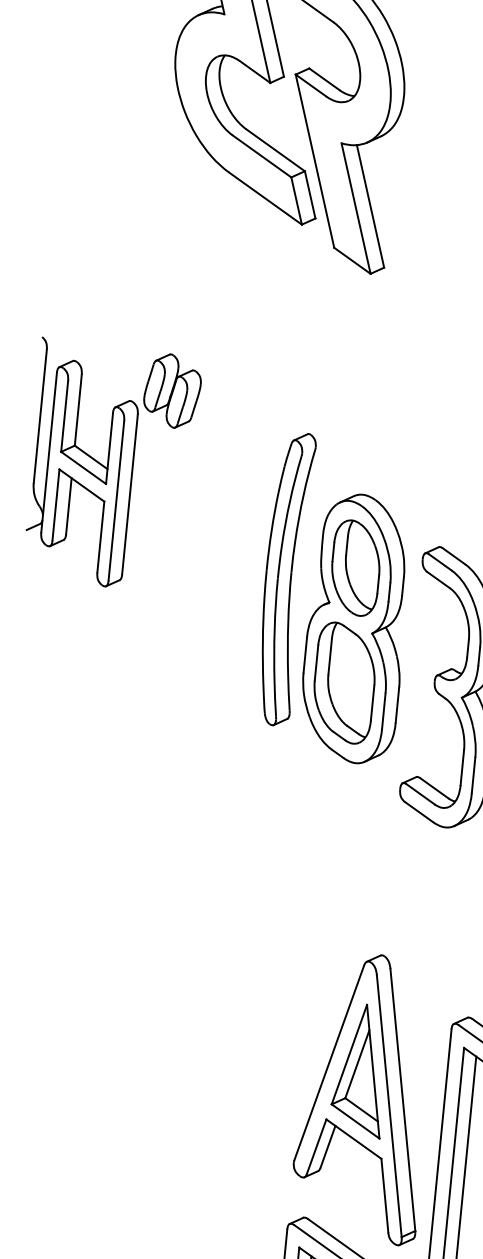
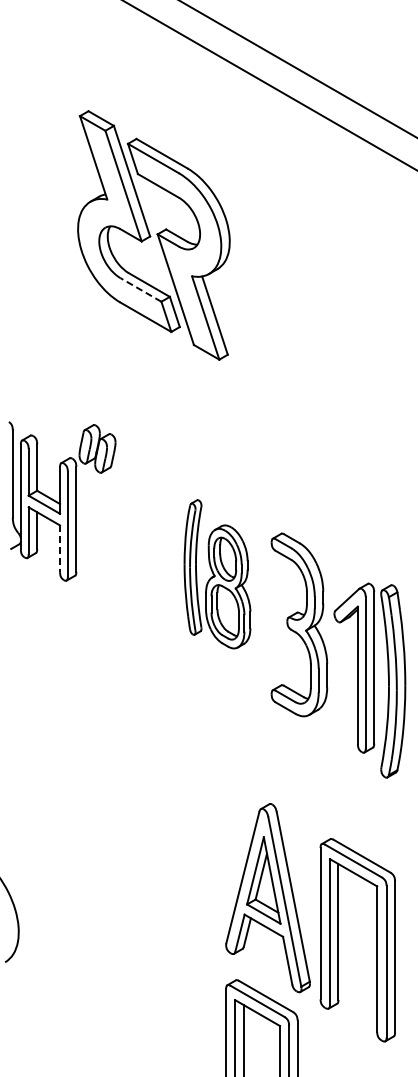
line: (261, 155) -> (140, 289), solid -> dashed
line: (101, 538) -> (60, 549), solid -> dashed
part: (335, 599) -> (217, 574), size x0.7

